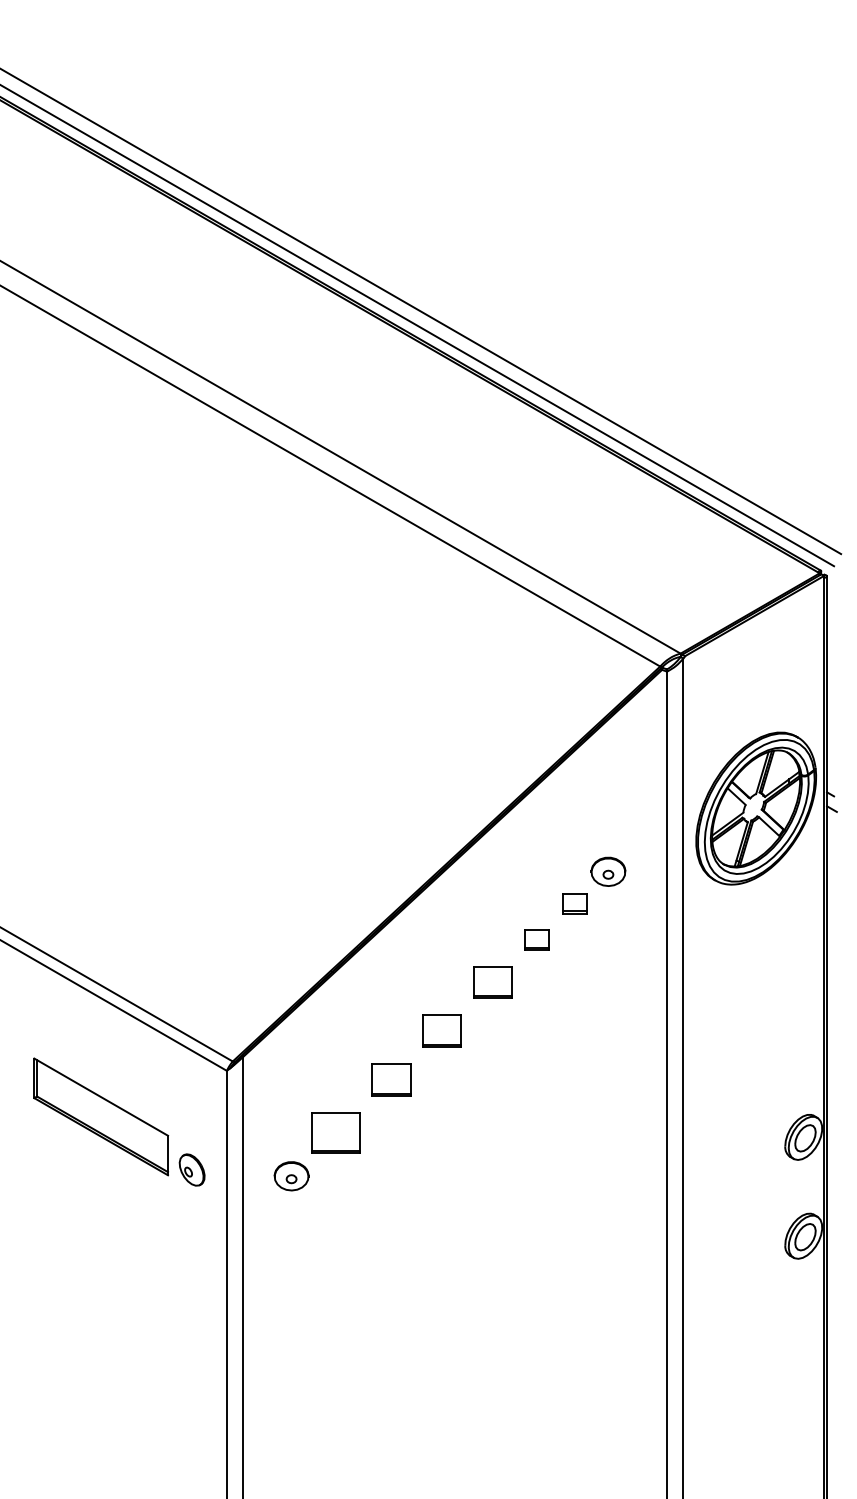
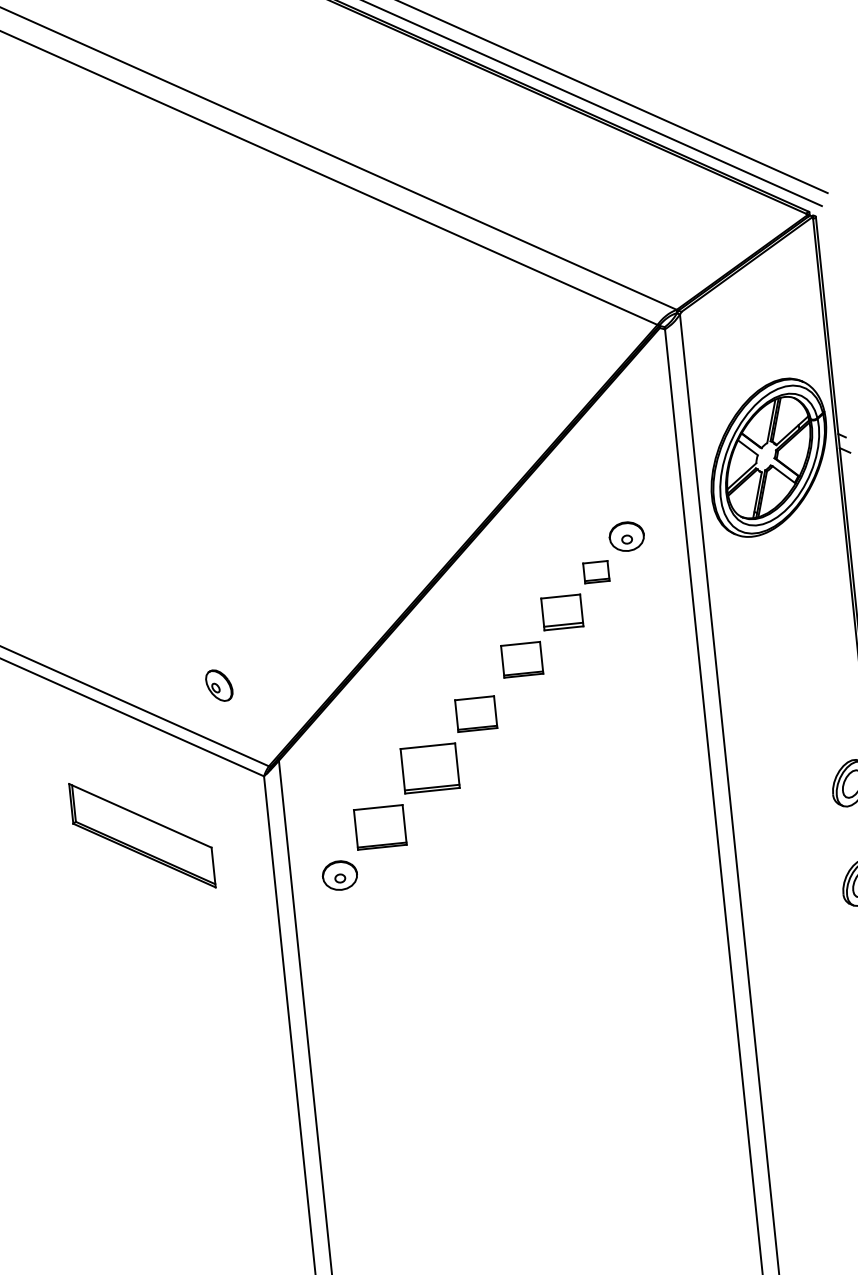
part: (536, 939) -> (561, 612), size x1.6
part: (391, 1079) -> (430, 767), size x1.4
part: (191, 1169) -> (218, 685), moved

